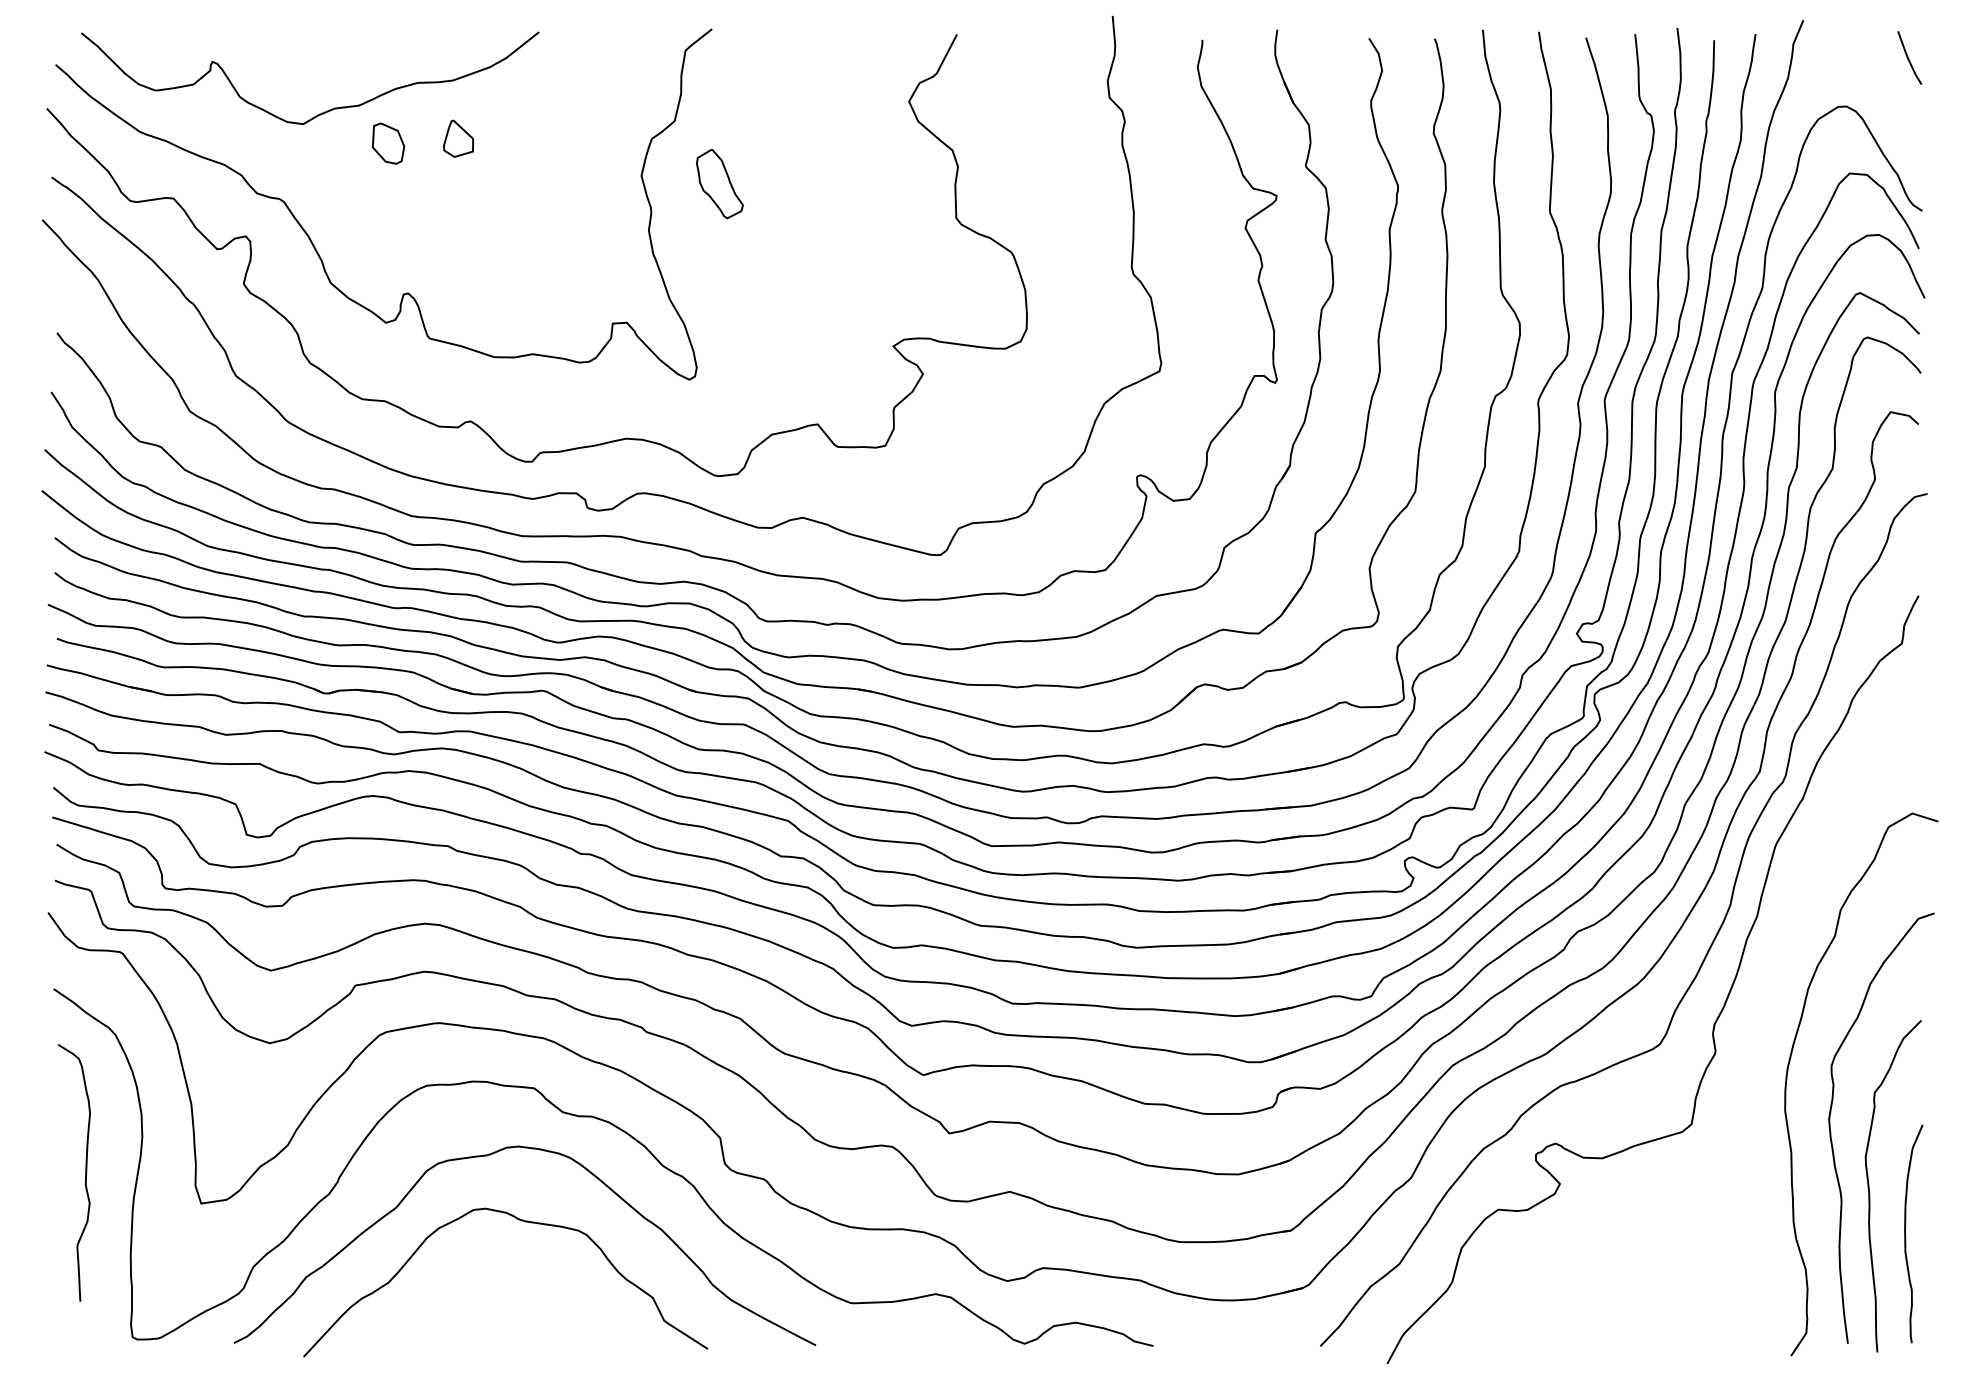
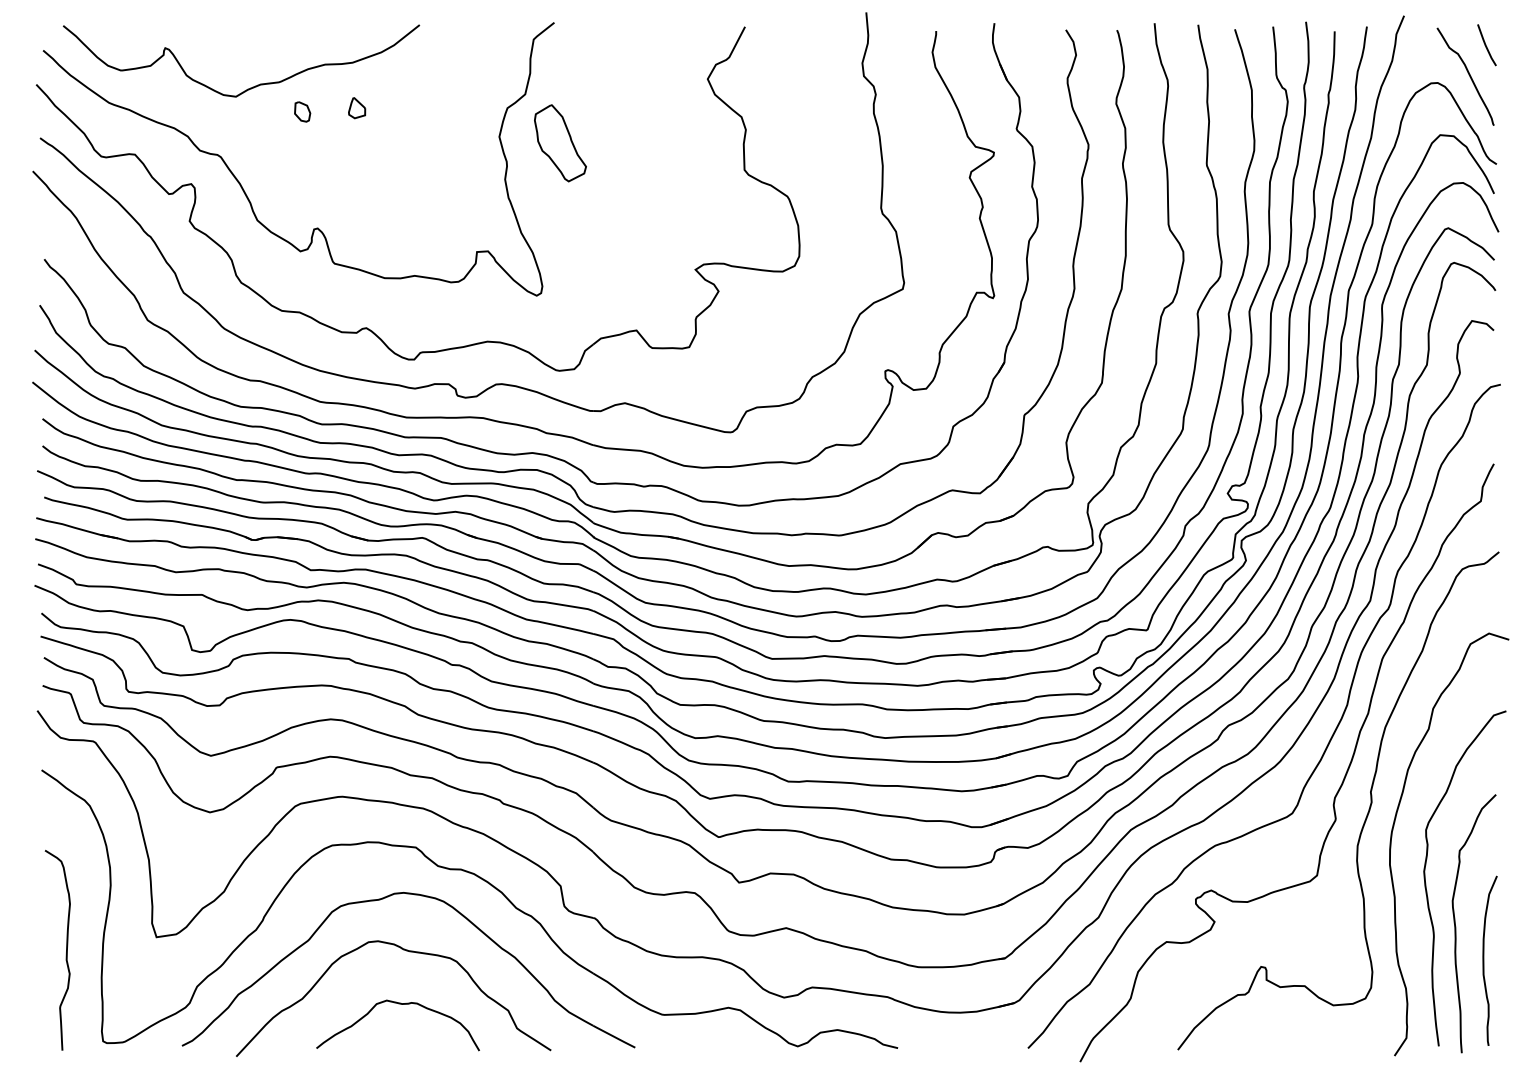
curve: (1886, 96) -> (1468, 75), added
part: (459, 139) -> (357, 108), size x0.71
part: (388, 143) -> (302, 111), size x0.62
part: (719, 184) -> (560, 143), size x1.43
curve: (1755, 1045) -> (1366, 814), added
curve: (85, 1173) -> (66, 950), moved
curve: (511, 1289) -> (398, 1004), added

